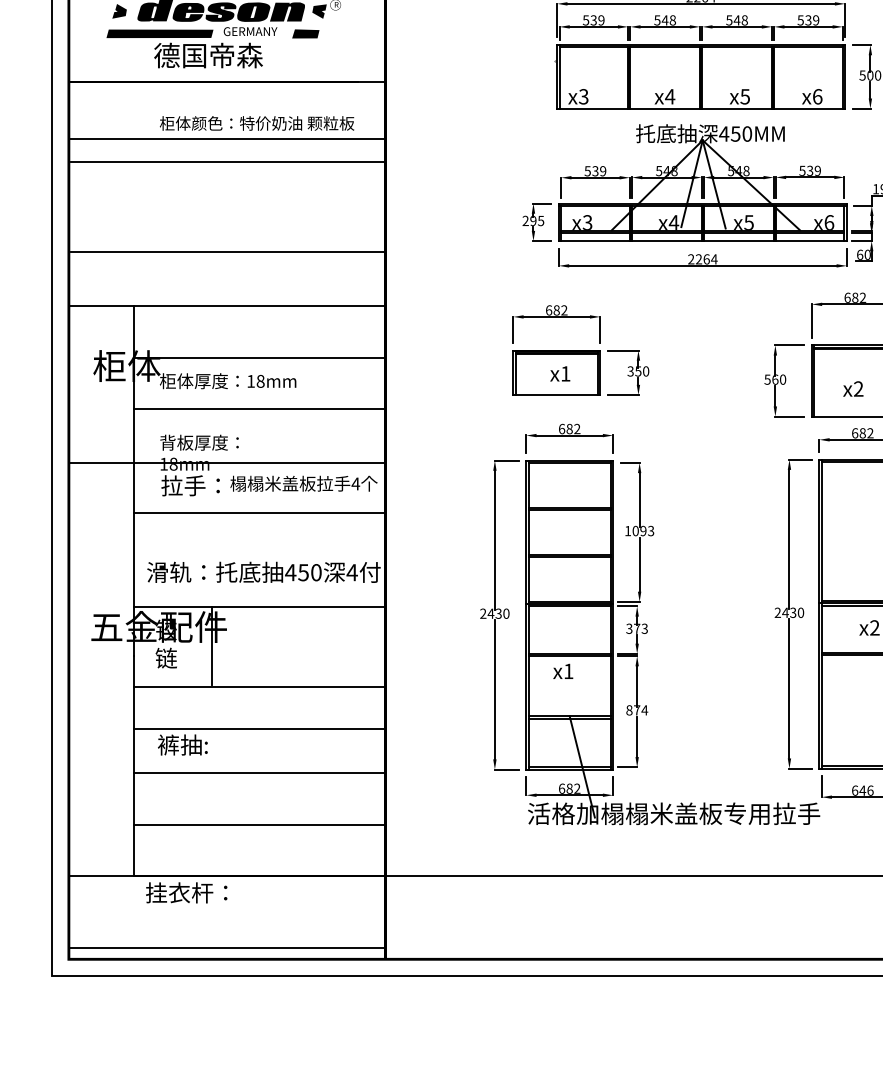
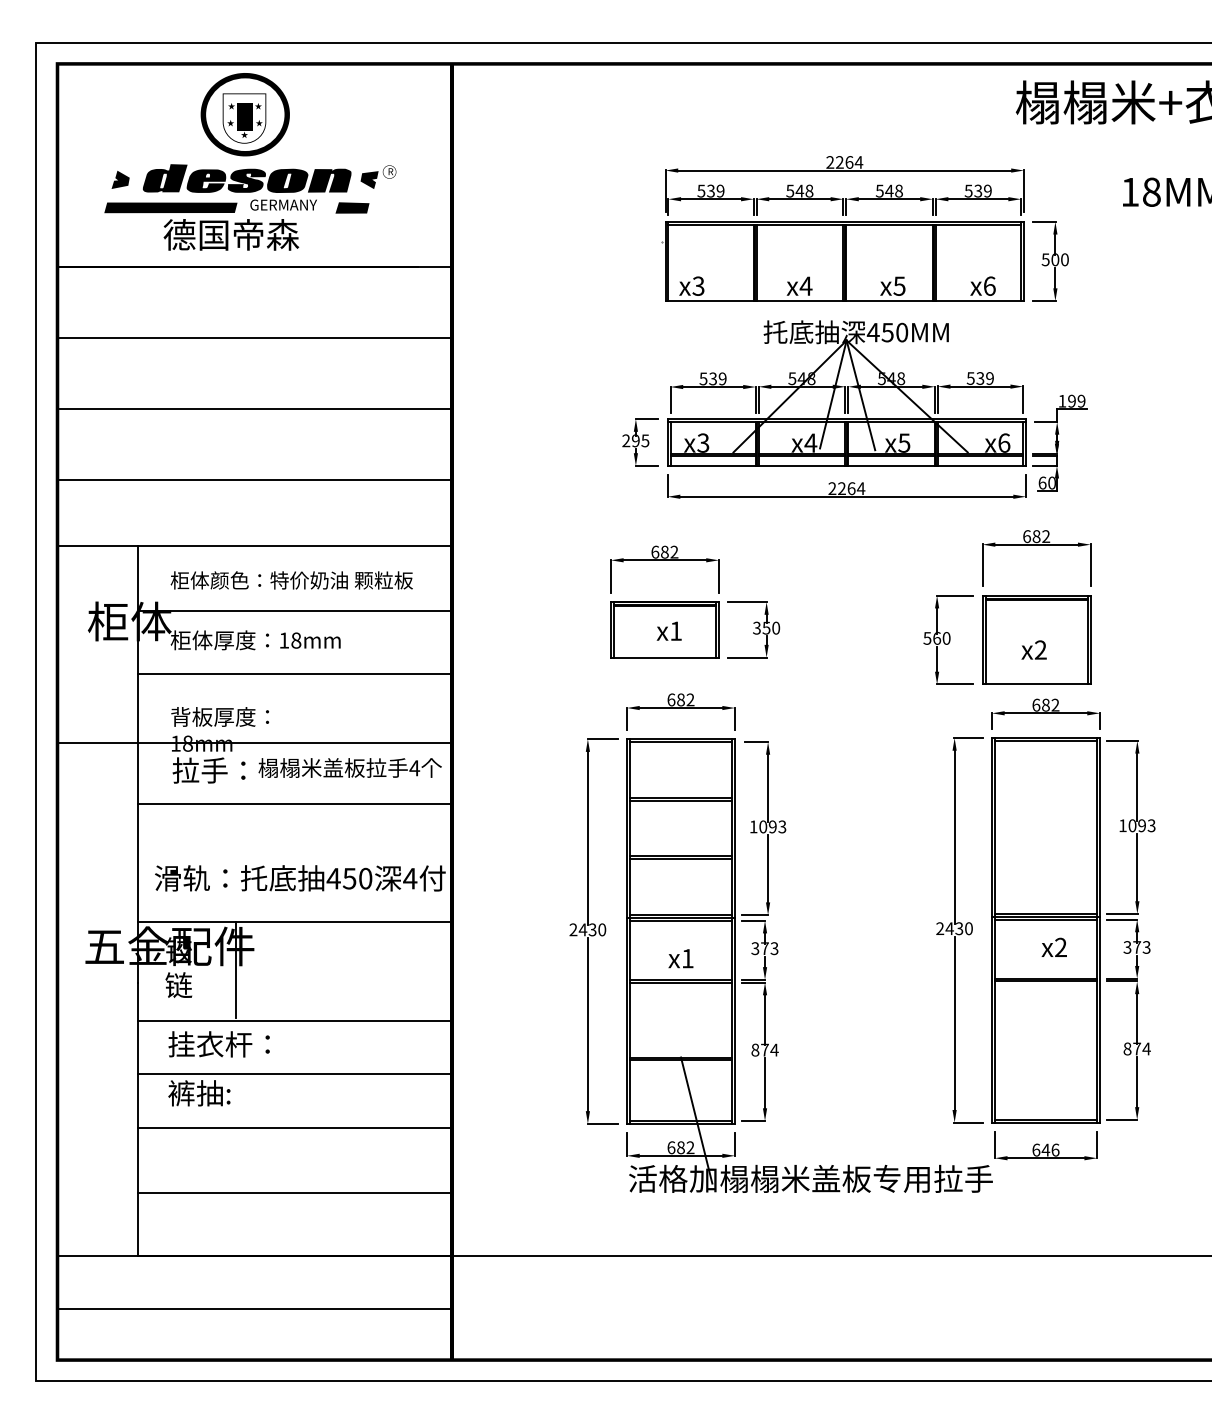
text: (256, 123) -> (291, 580), moved
line: (227, 162) -> (255, 408), moved
text: (562, 671) -> (680, 958), moved
text: (186, 892) -> (218, 1044), moved
line: (227, 947) -> (254, 1308), moved

